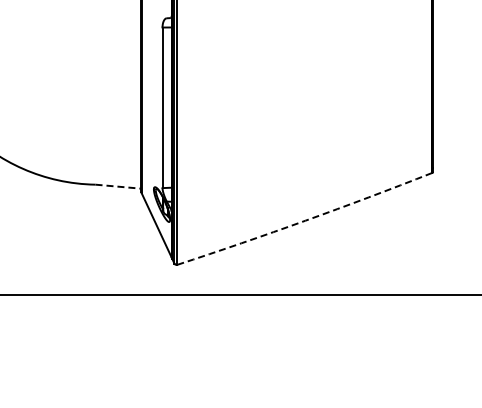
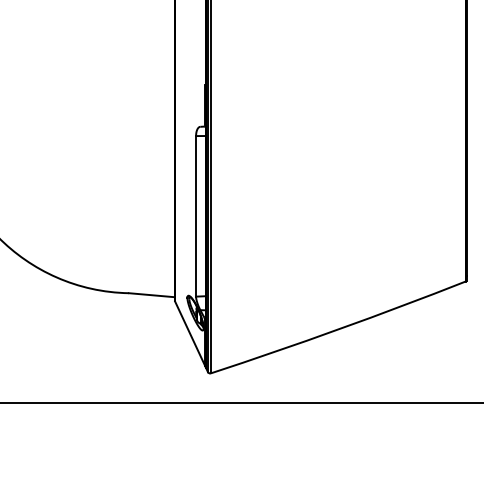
line: (118, 186) -> (152, 295), dashed -> solid
arc: (304, 220) -> (338, 329), dashed -> solid

